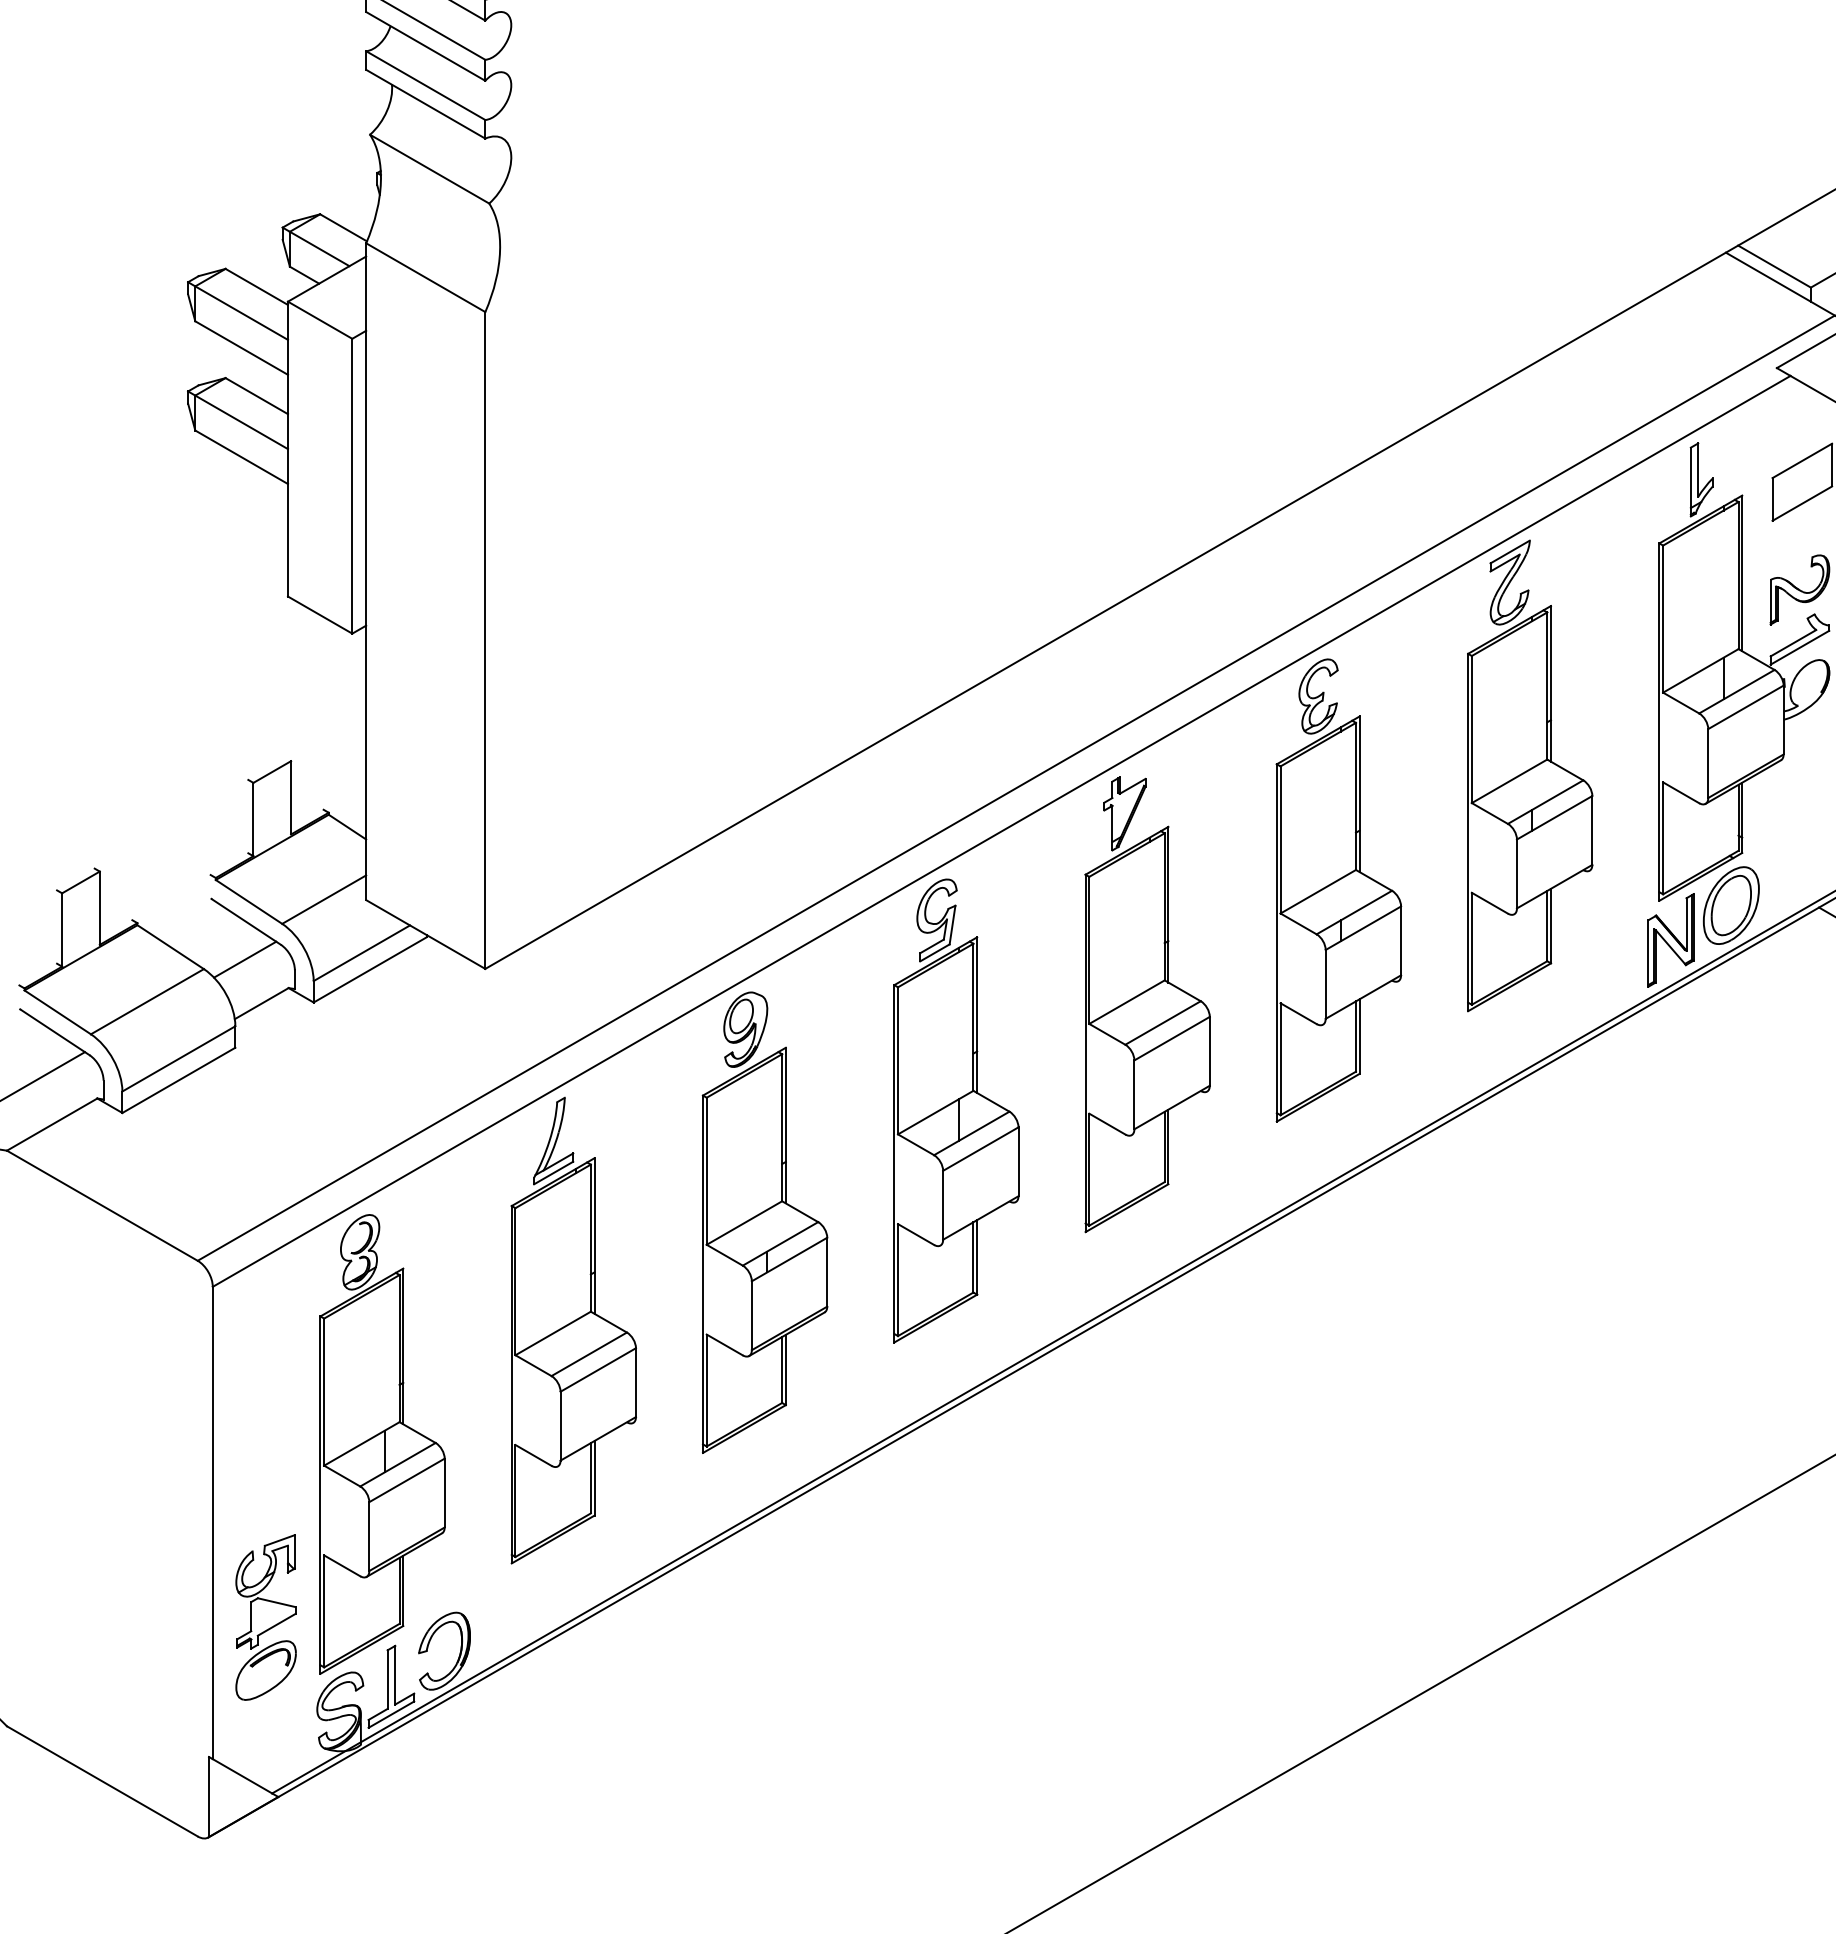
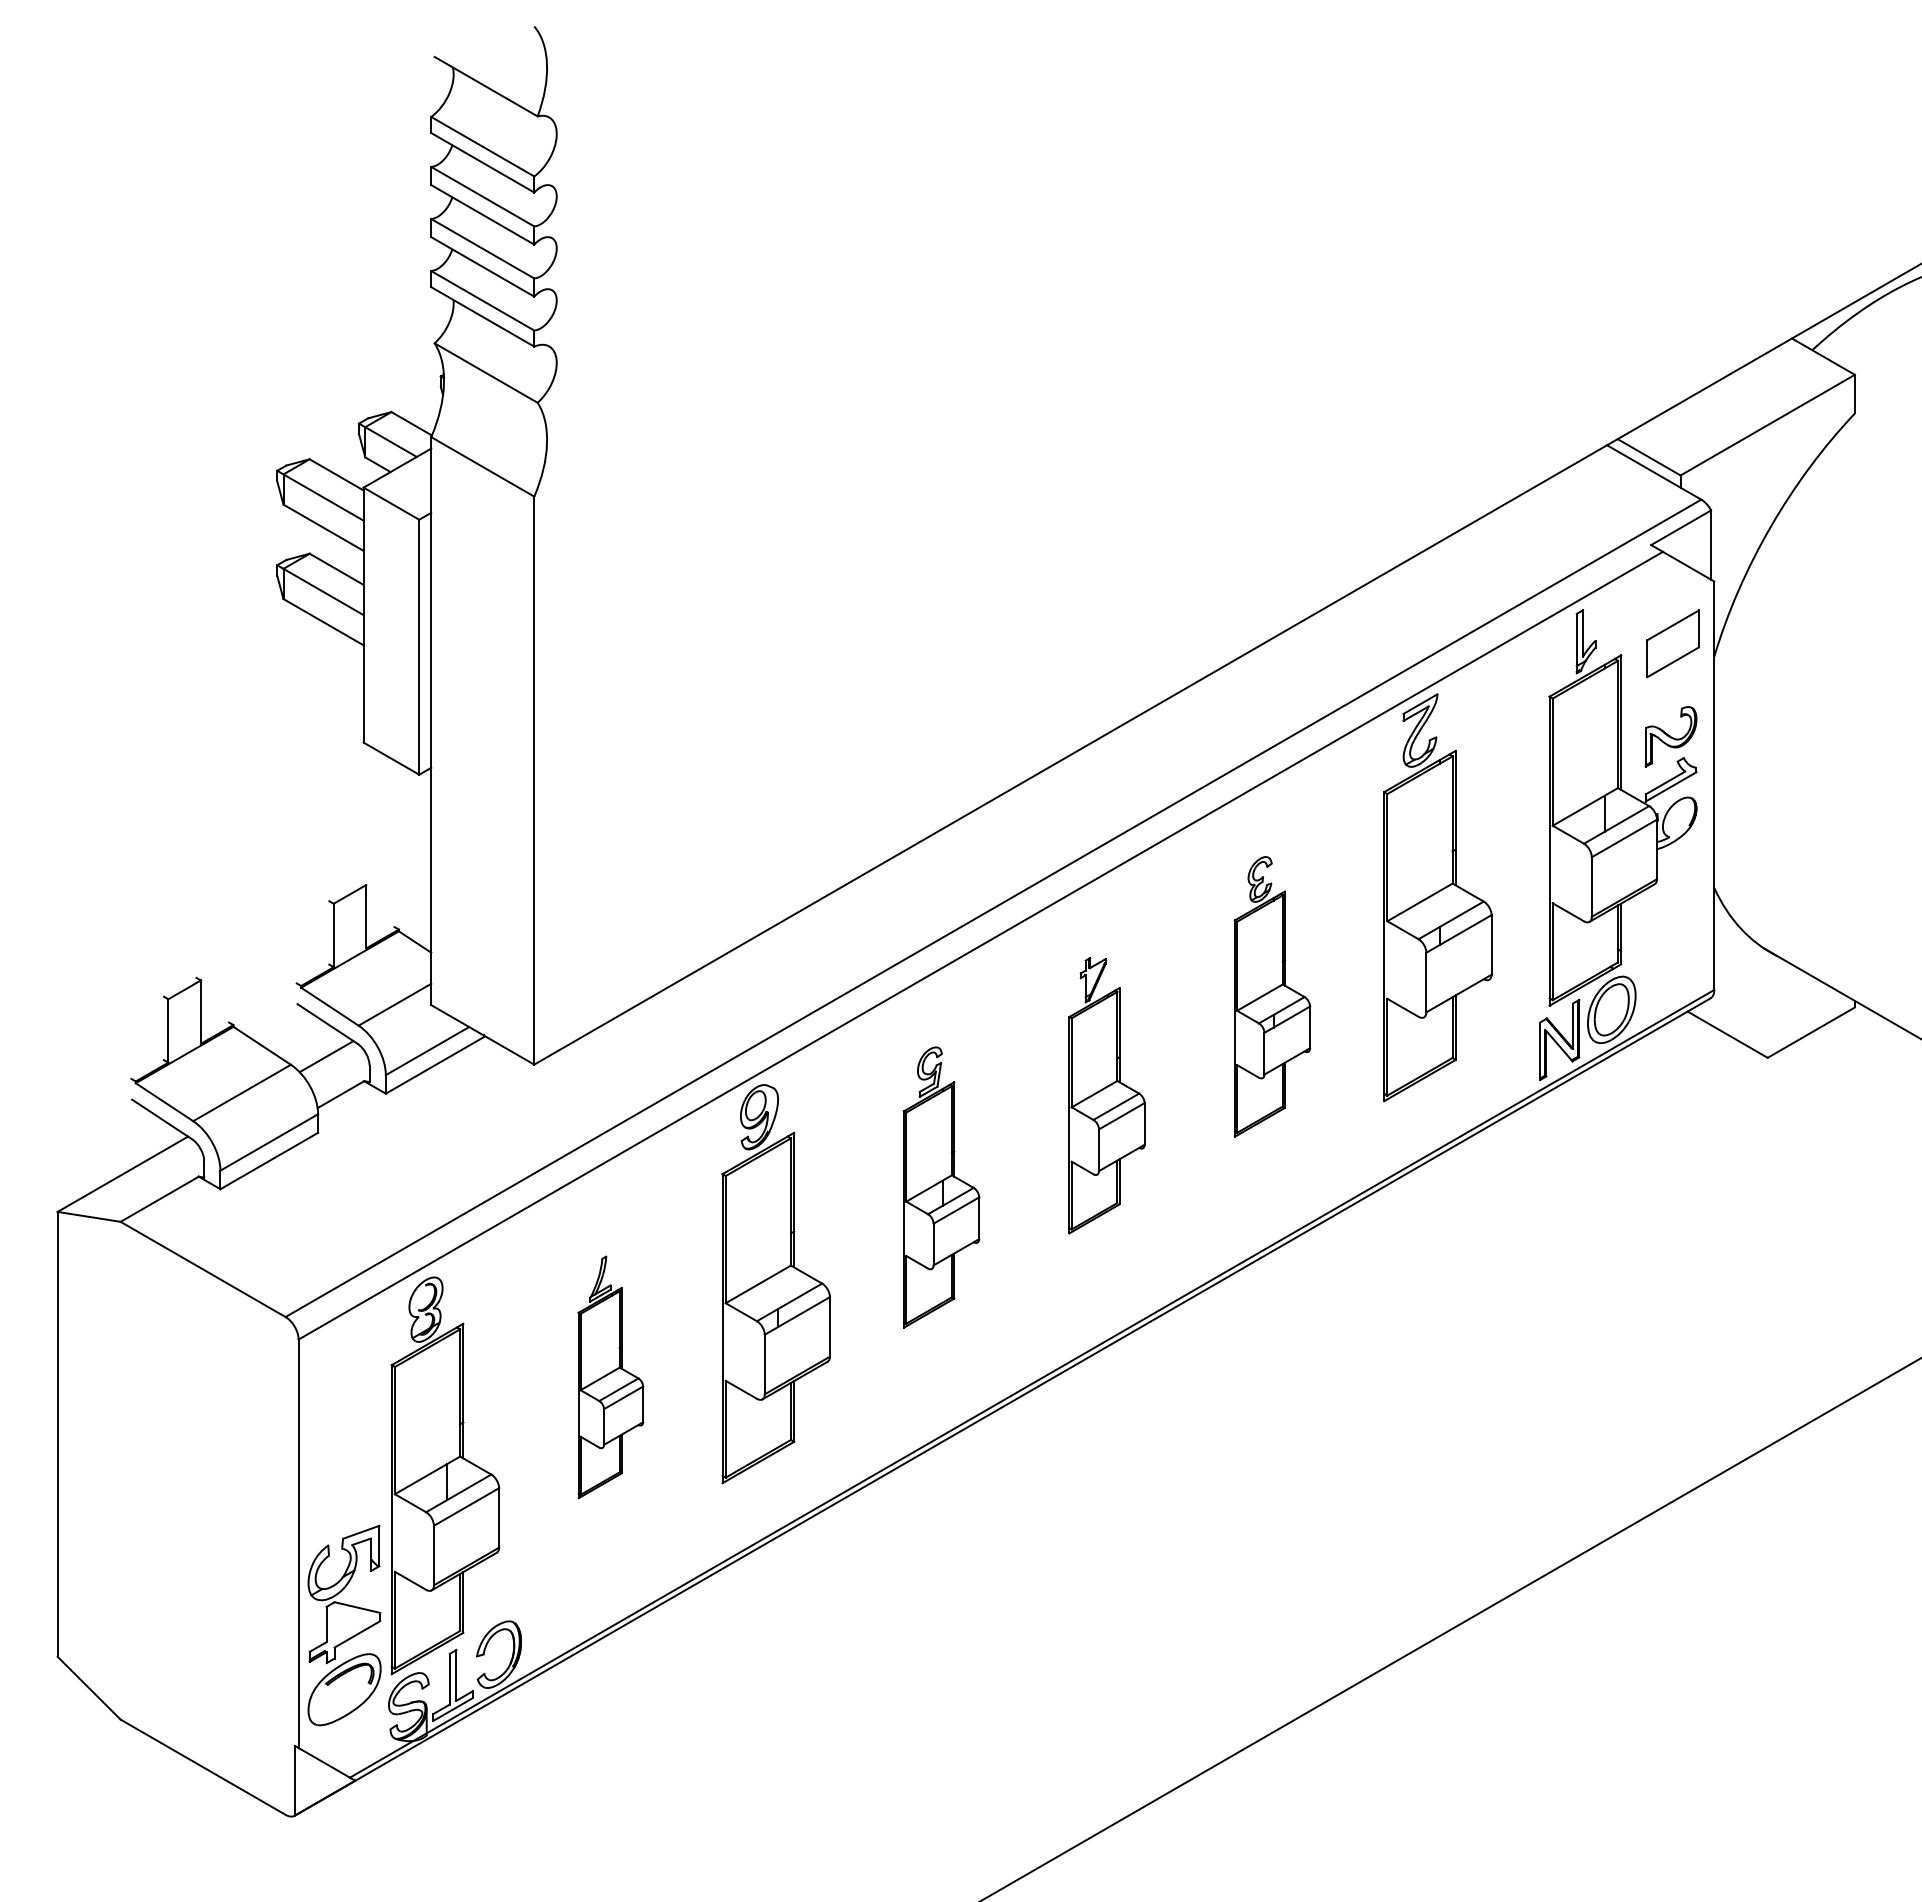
part: (1338, 890) -> (1272, 996), size x0.7
part: (1147, 1004) -> (1106, 1095), size x0.7
part: (956, 1110) -> (941, 1187), size x0.7
part: (573, 1330) -> (610, 1377), size x0.6
part: (265, 1617) -> (344, 1625), size x1.4

